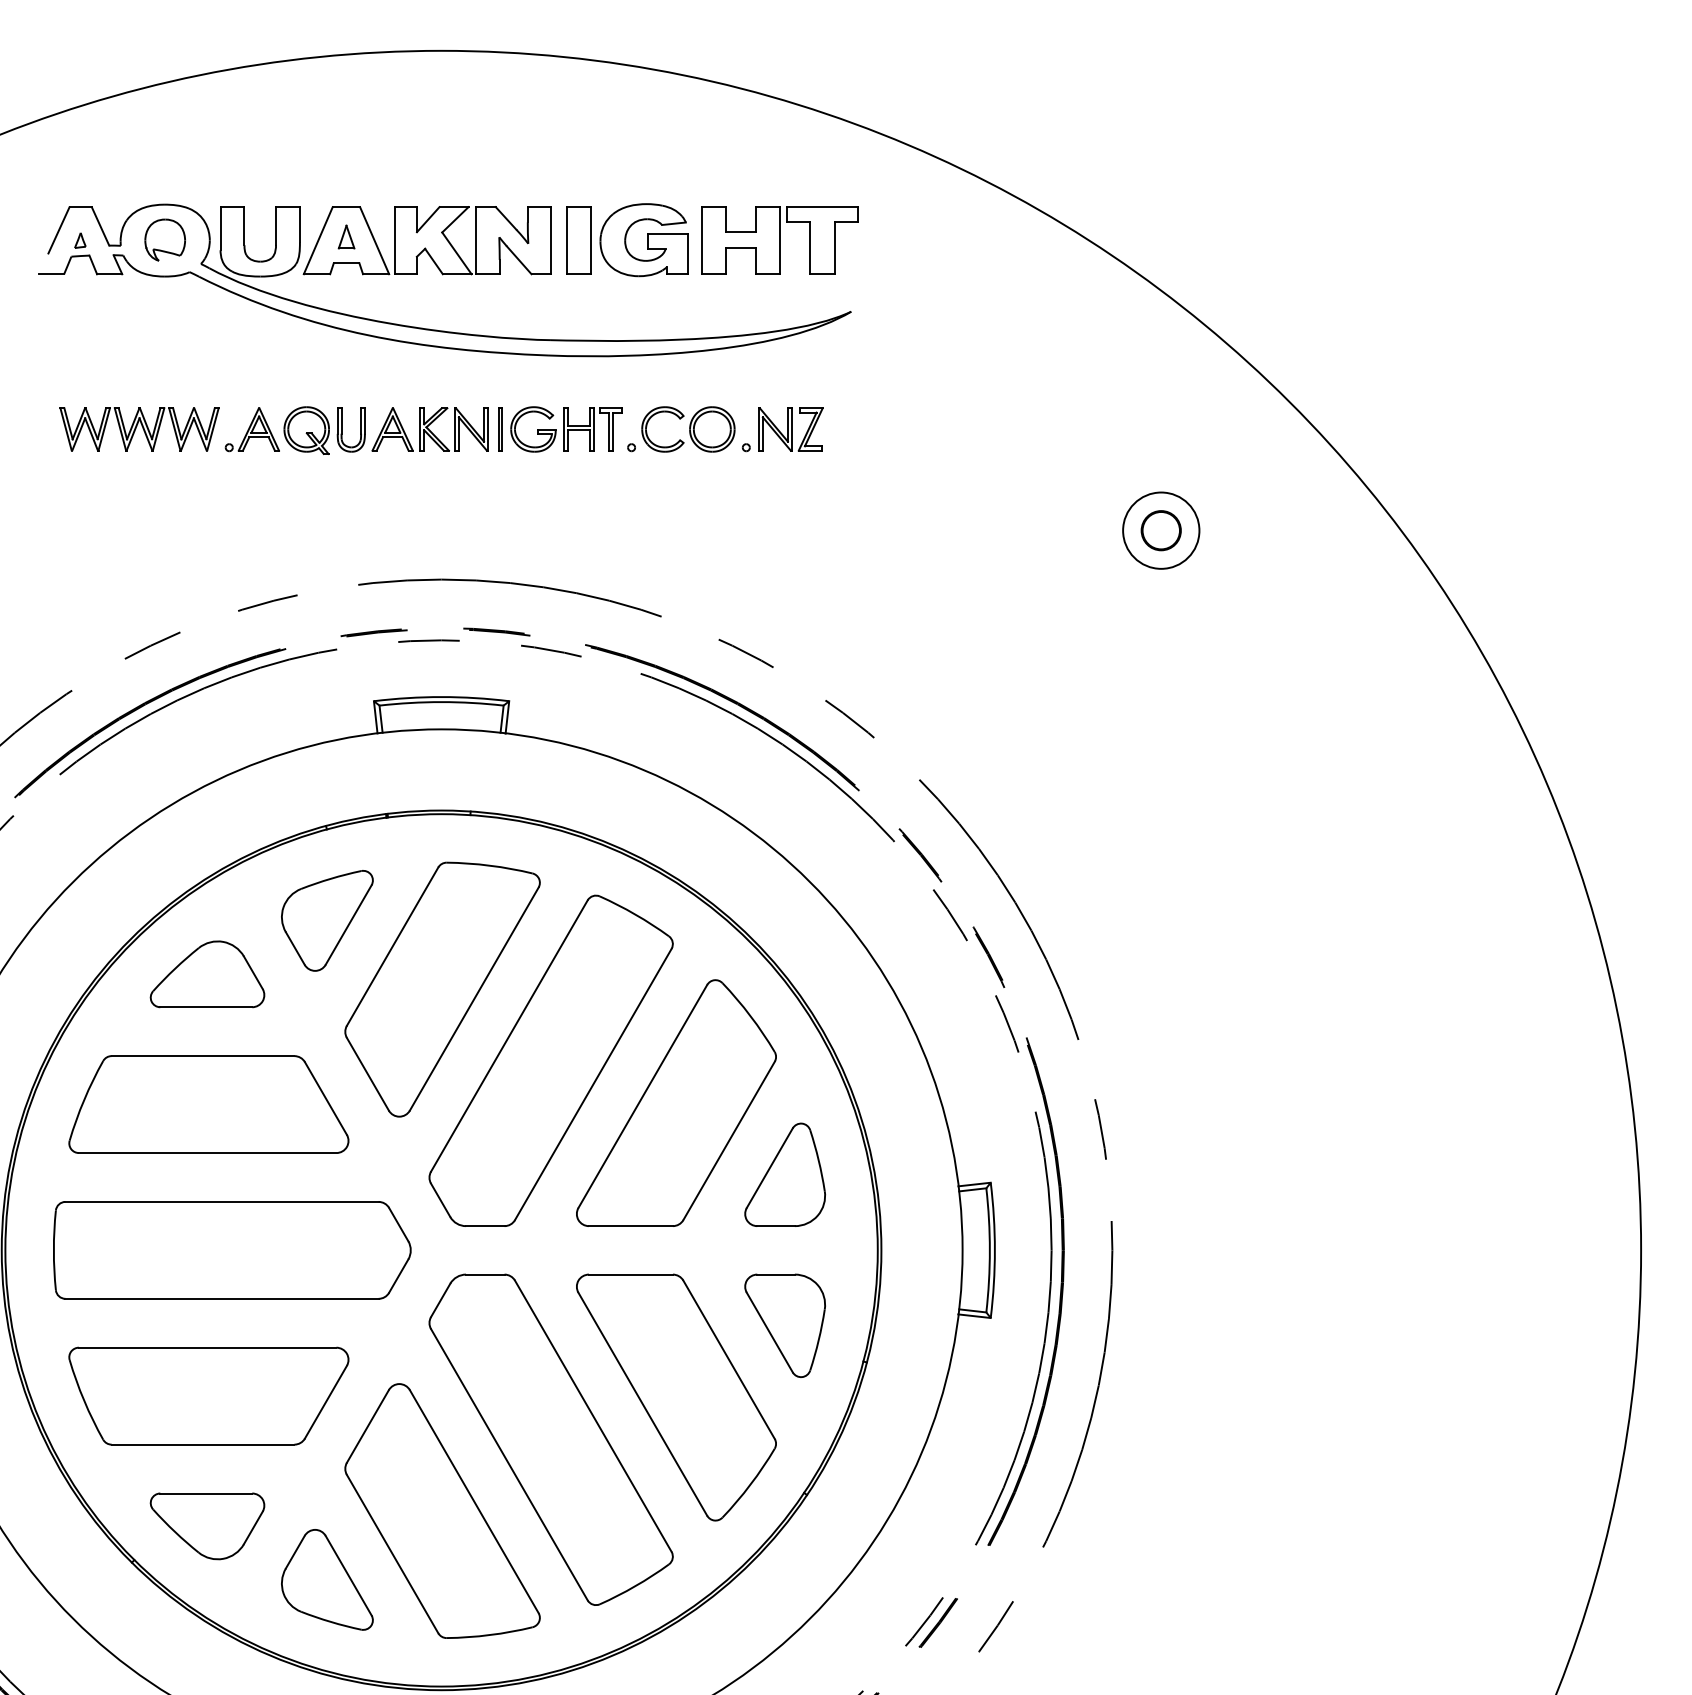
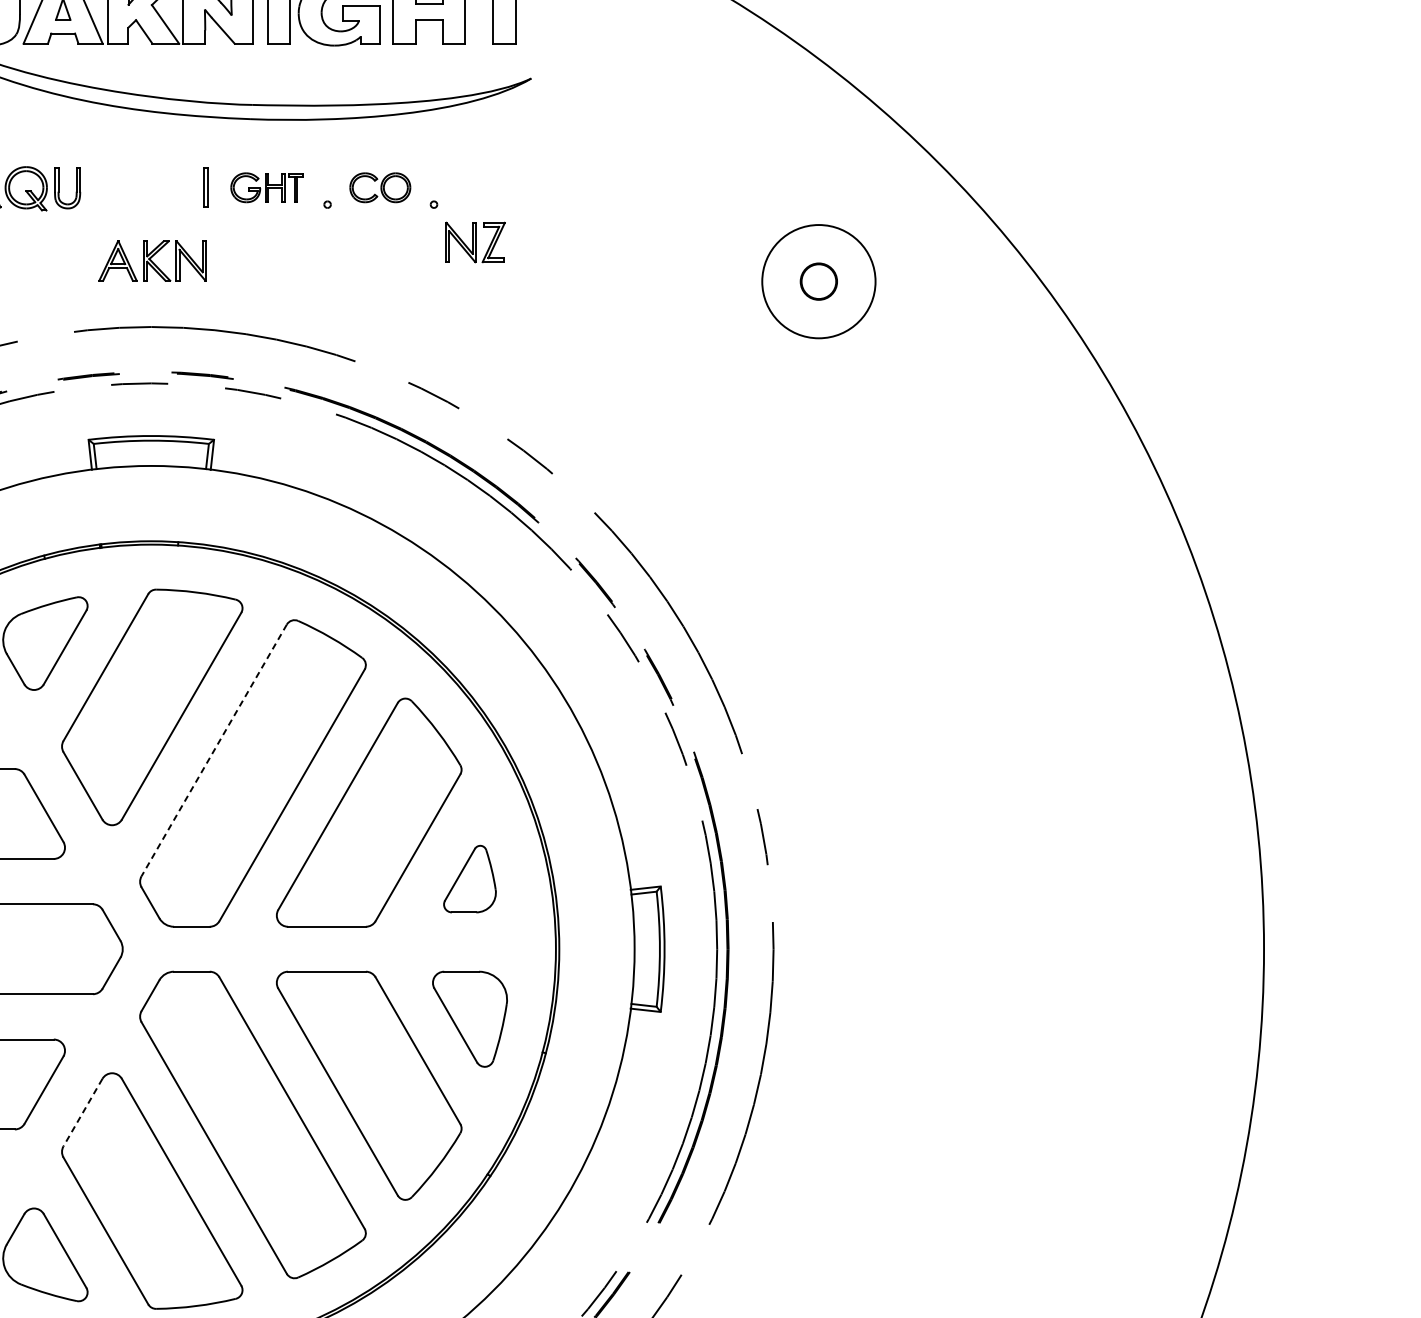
part: (429, 429) -> (152, 261), moved
part: (566, 429) -> (267, 187), size x0.7
part: (688, 429) -> (380, 187), size x0.7
part: (790, 429) -> (474, 242), moved
circle: (1161, 530) -> (819, 281), size x1.6
line: (509, 1036) -> (214, 750), solid -> dashed
part: (784, 1174) -> (469, 878), size x0.7
line: (367, 1426) -> (82, 1112), solid -> dashed

